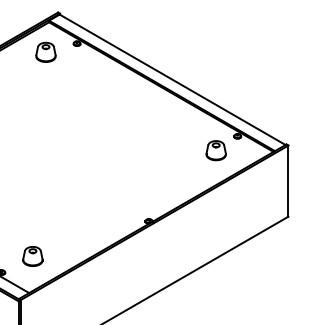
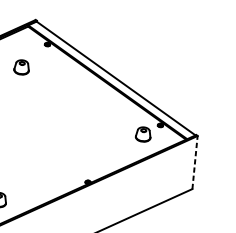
part: (45, 51) -> (21, 66), moved
line: (288, 181) -> (195, 162), solid -> dashed

